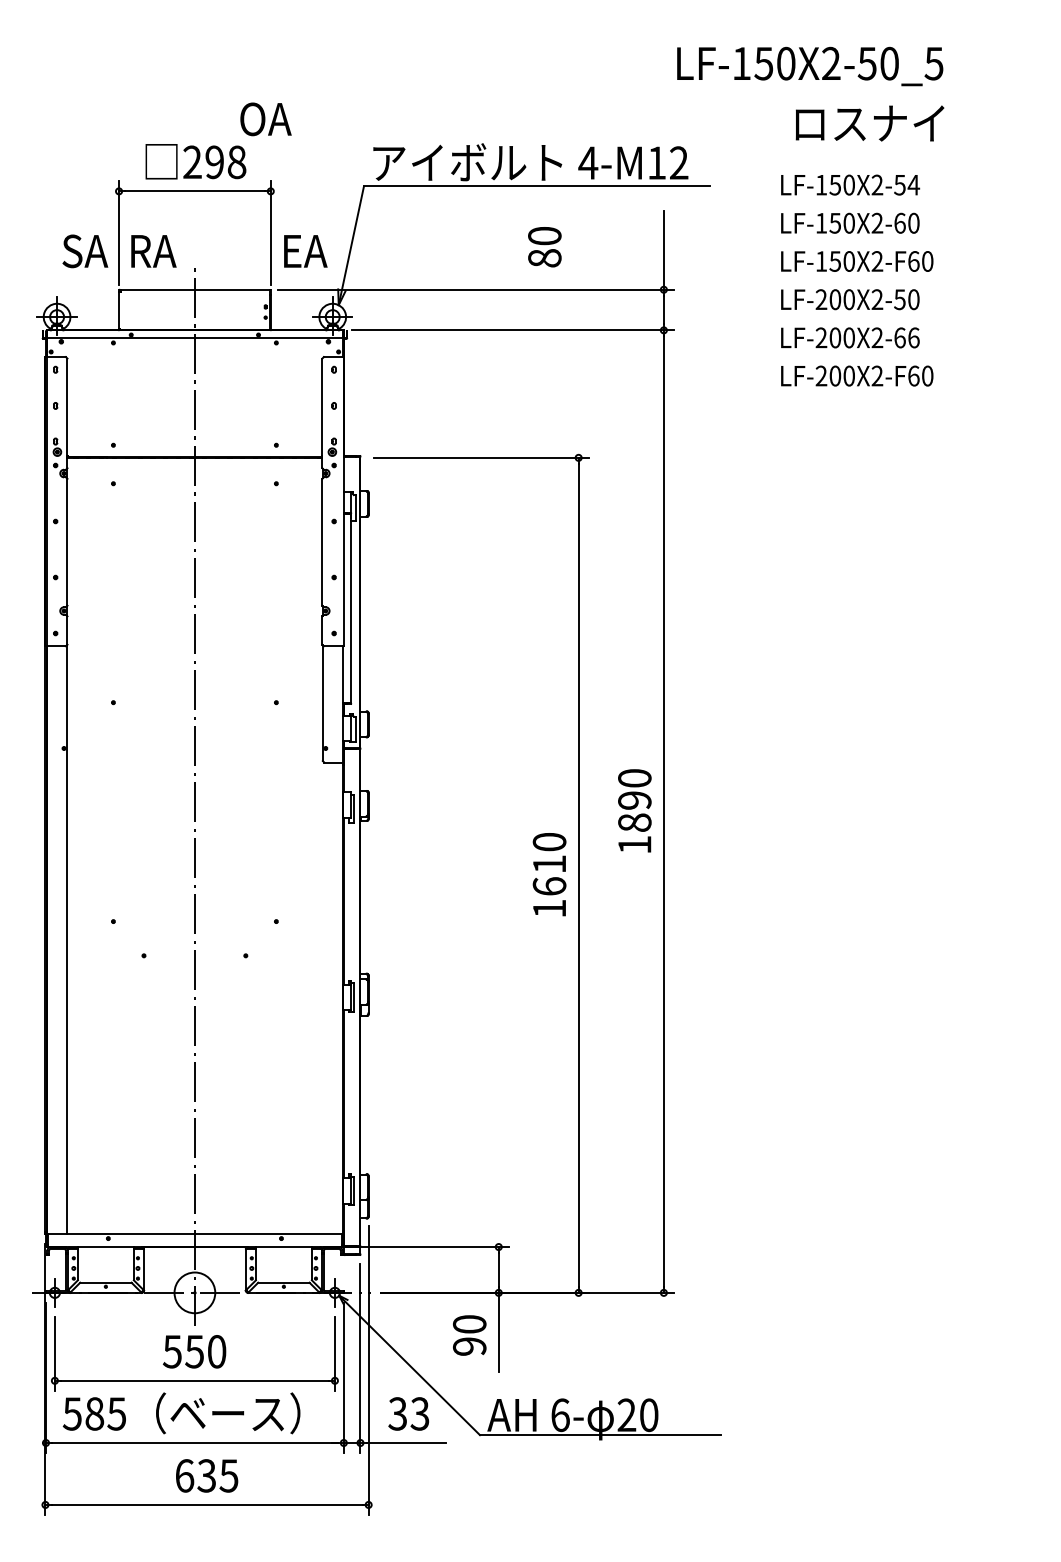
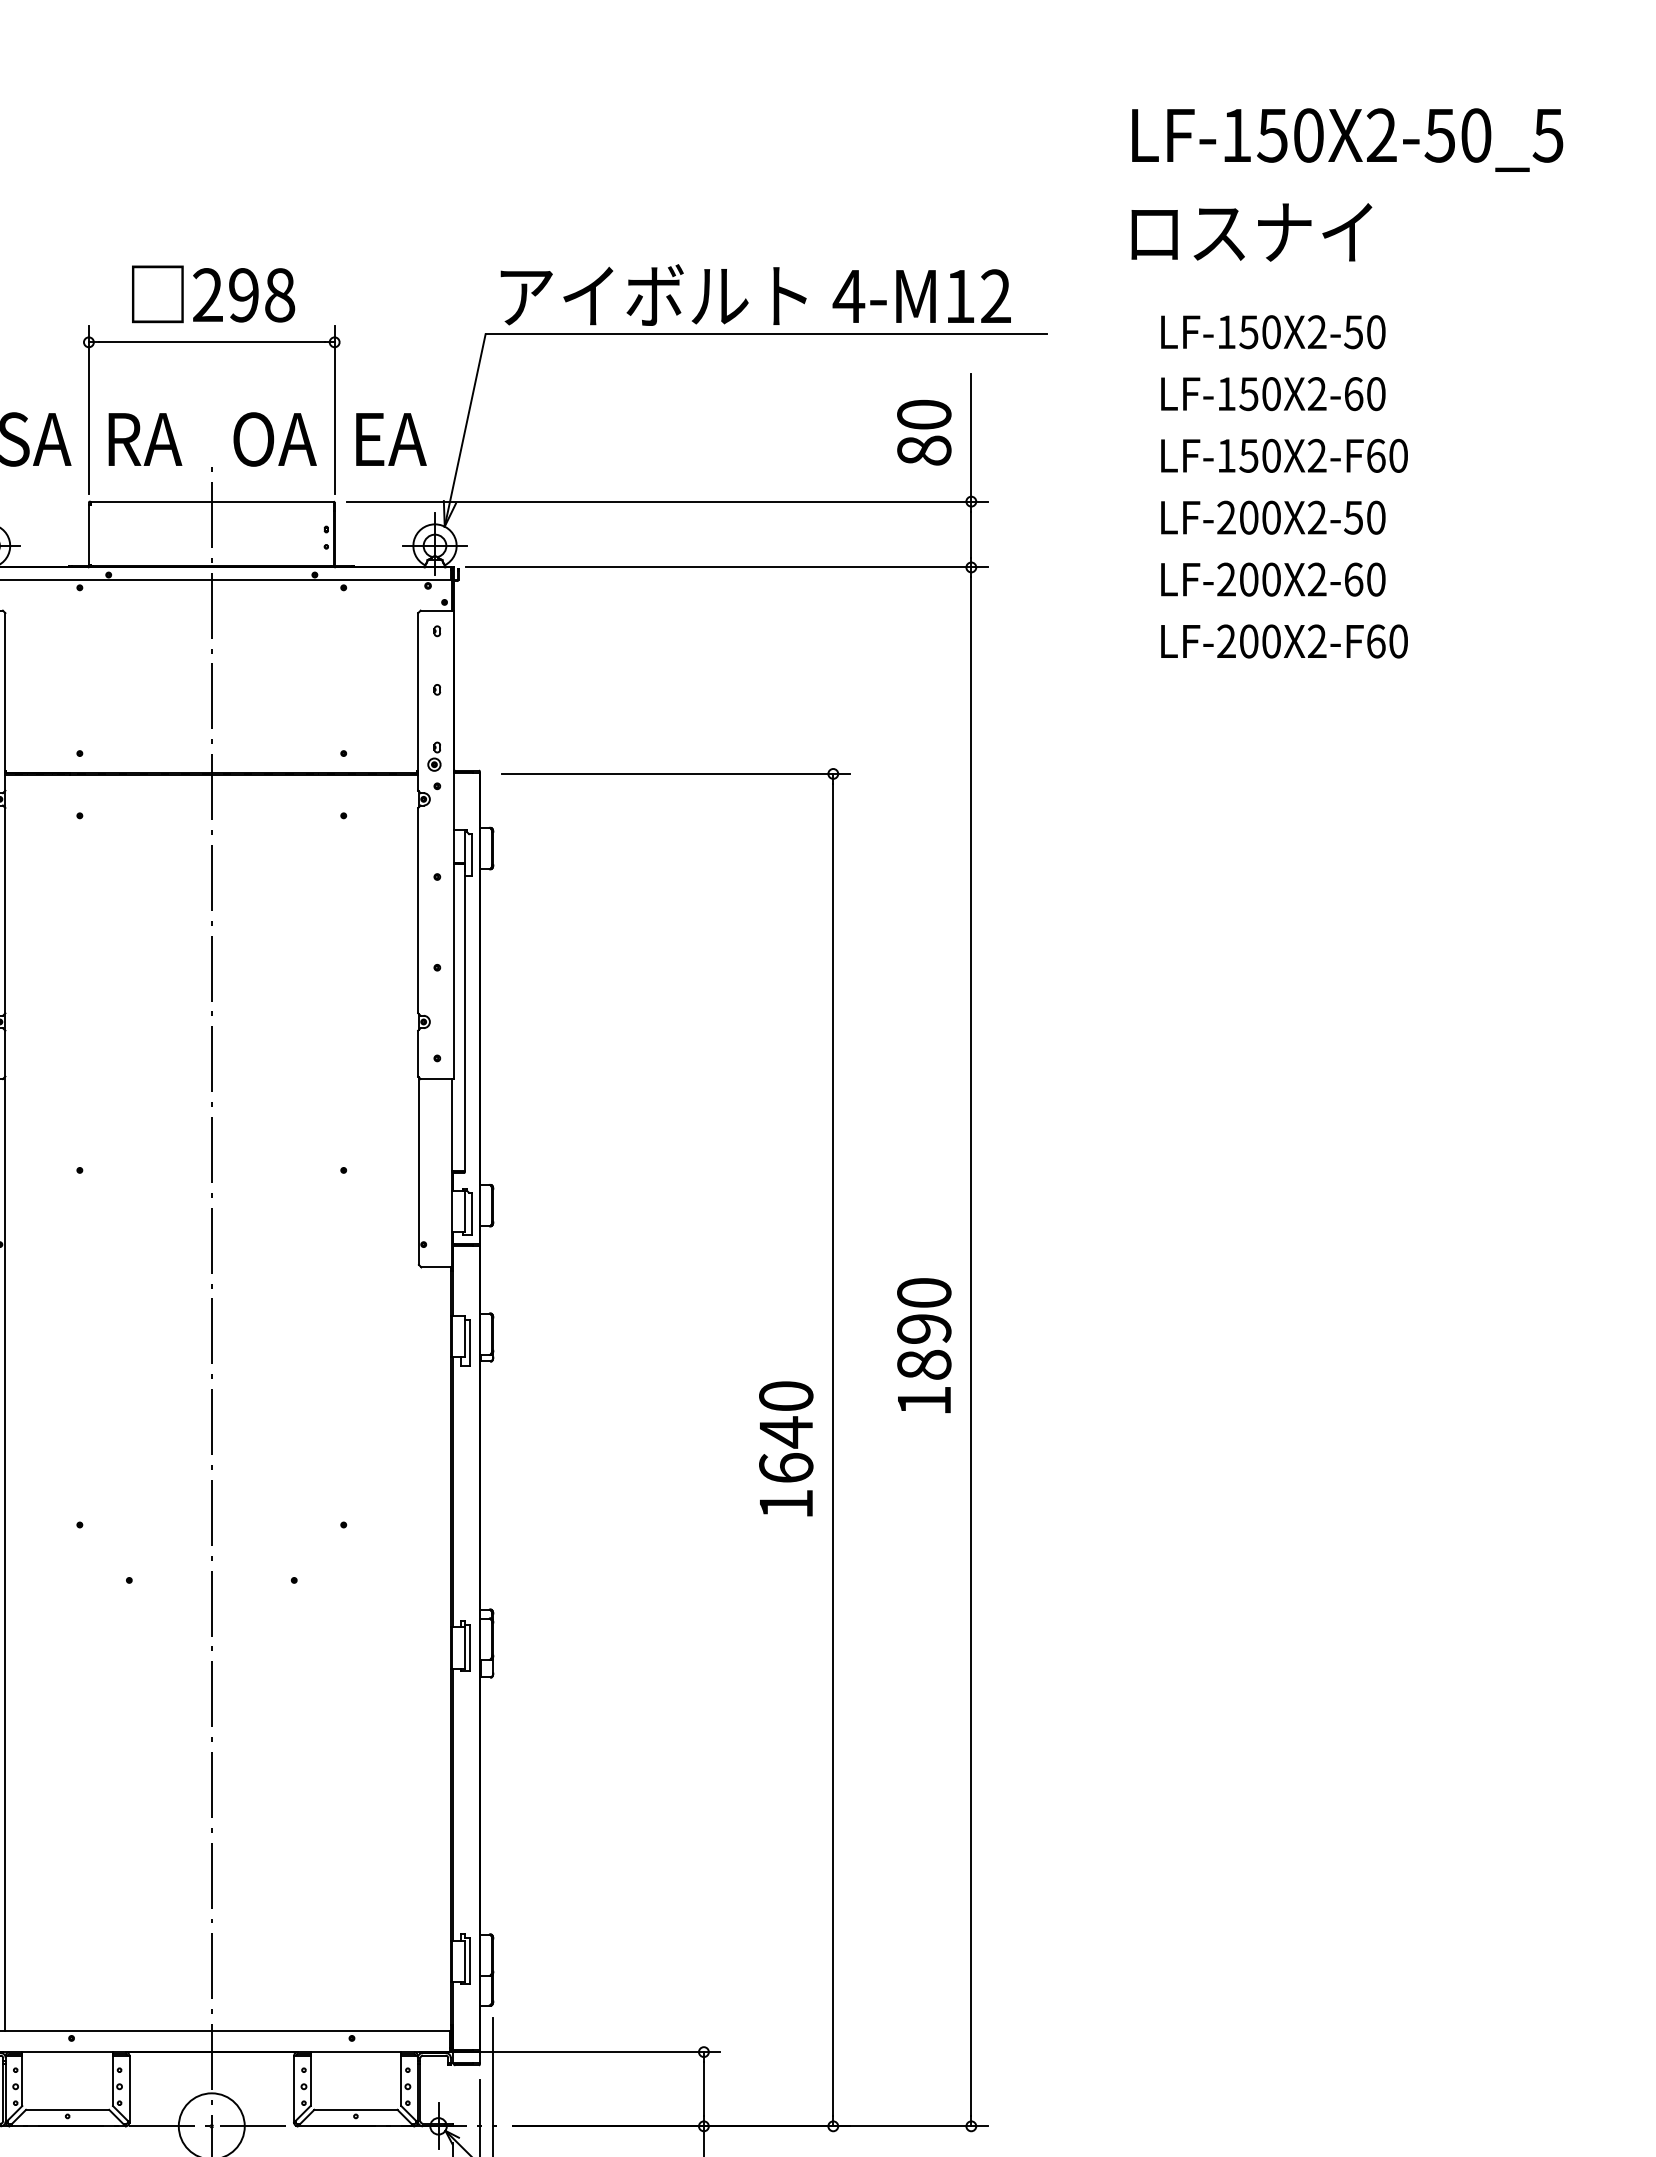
text: (810, 66) -> (1348, 140), moved
text: (265, 119) -> (274, 439), moved
text: (869, 123) -> (1250, 232), moved
text: (913, 184) -> (1375, 331), LF-150X2-54 -> LF-150X2-50
text: (544, 247) -> (923, 433), moved
text: (913, 337) -> (1375, 578), LF-200X2-66 -> LF-200X2-60
text: (549, 864) -> (786, 1432), 1610 -> 1640

